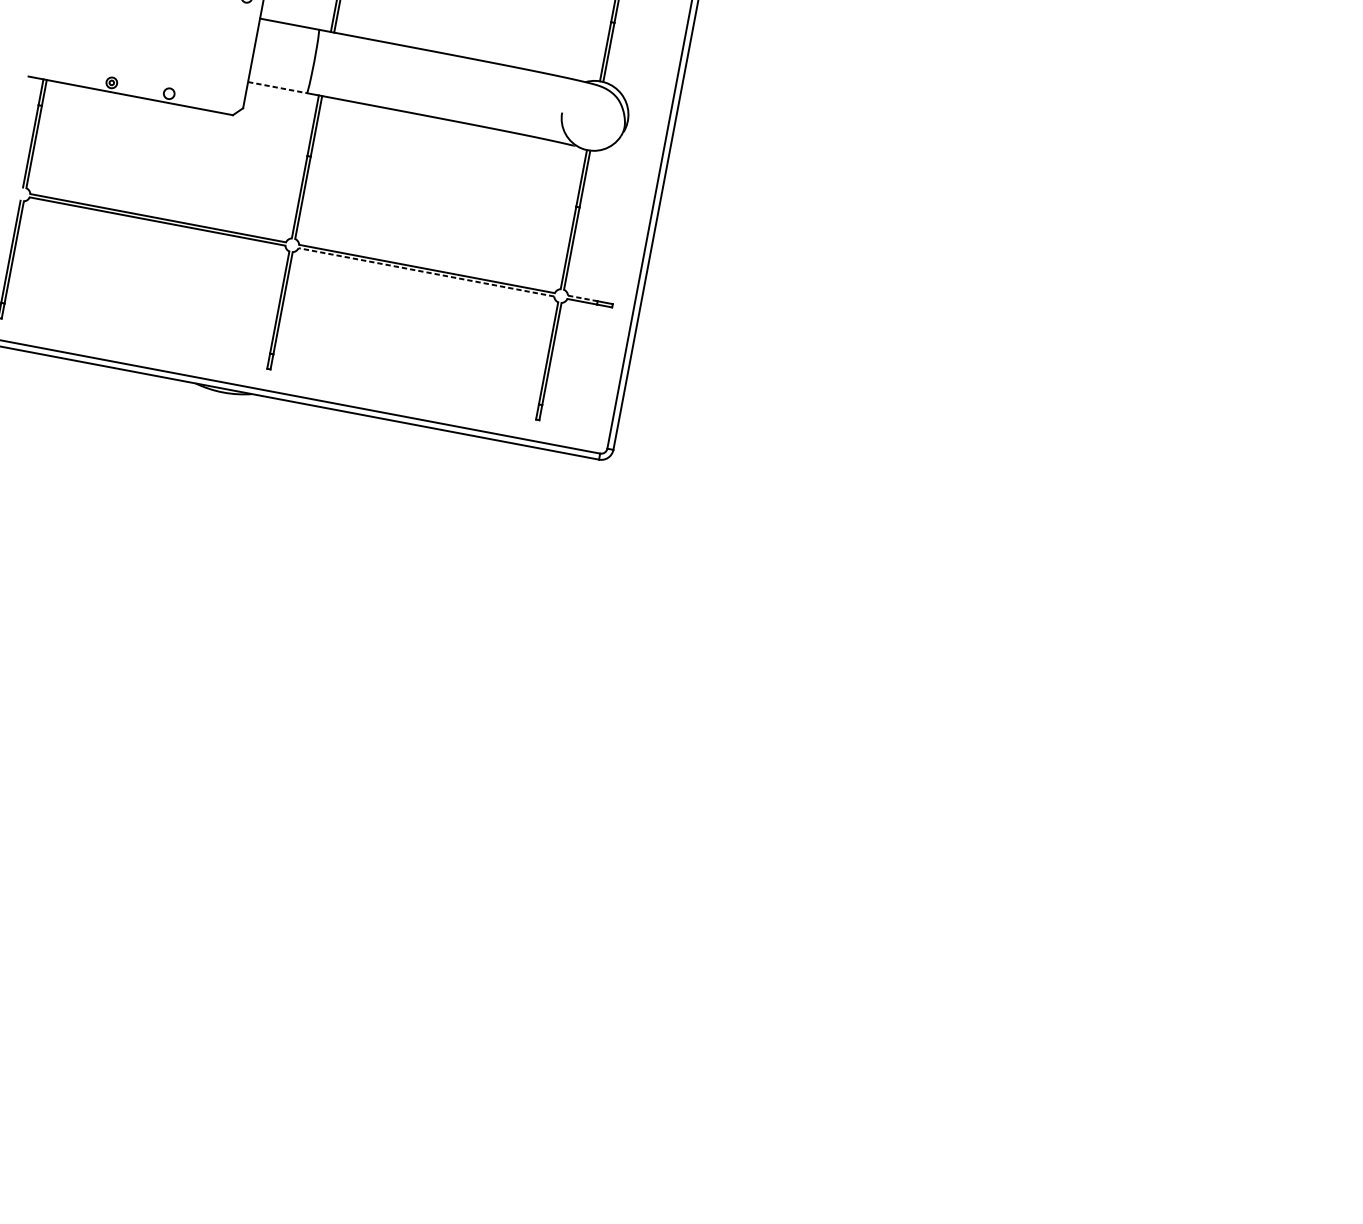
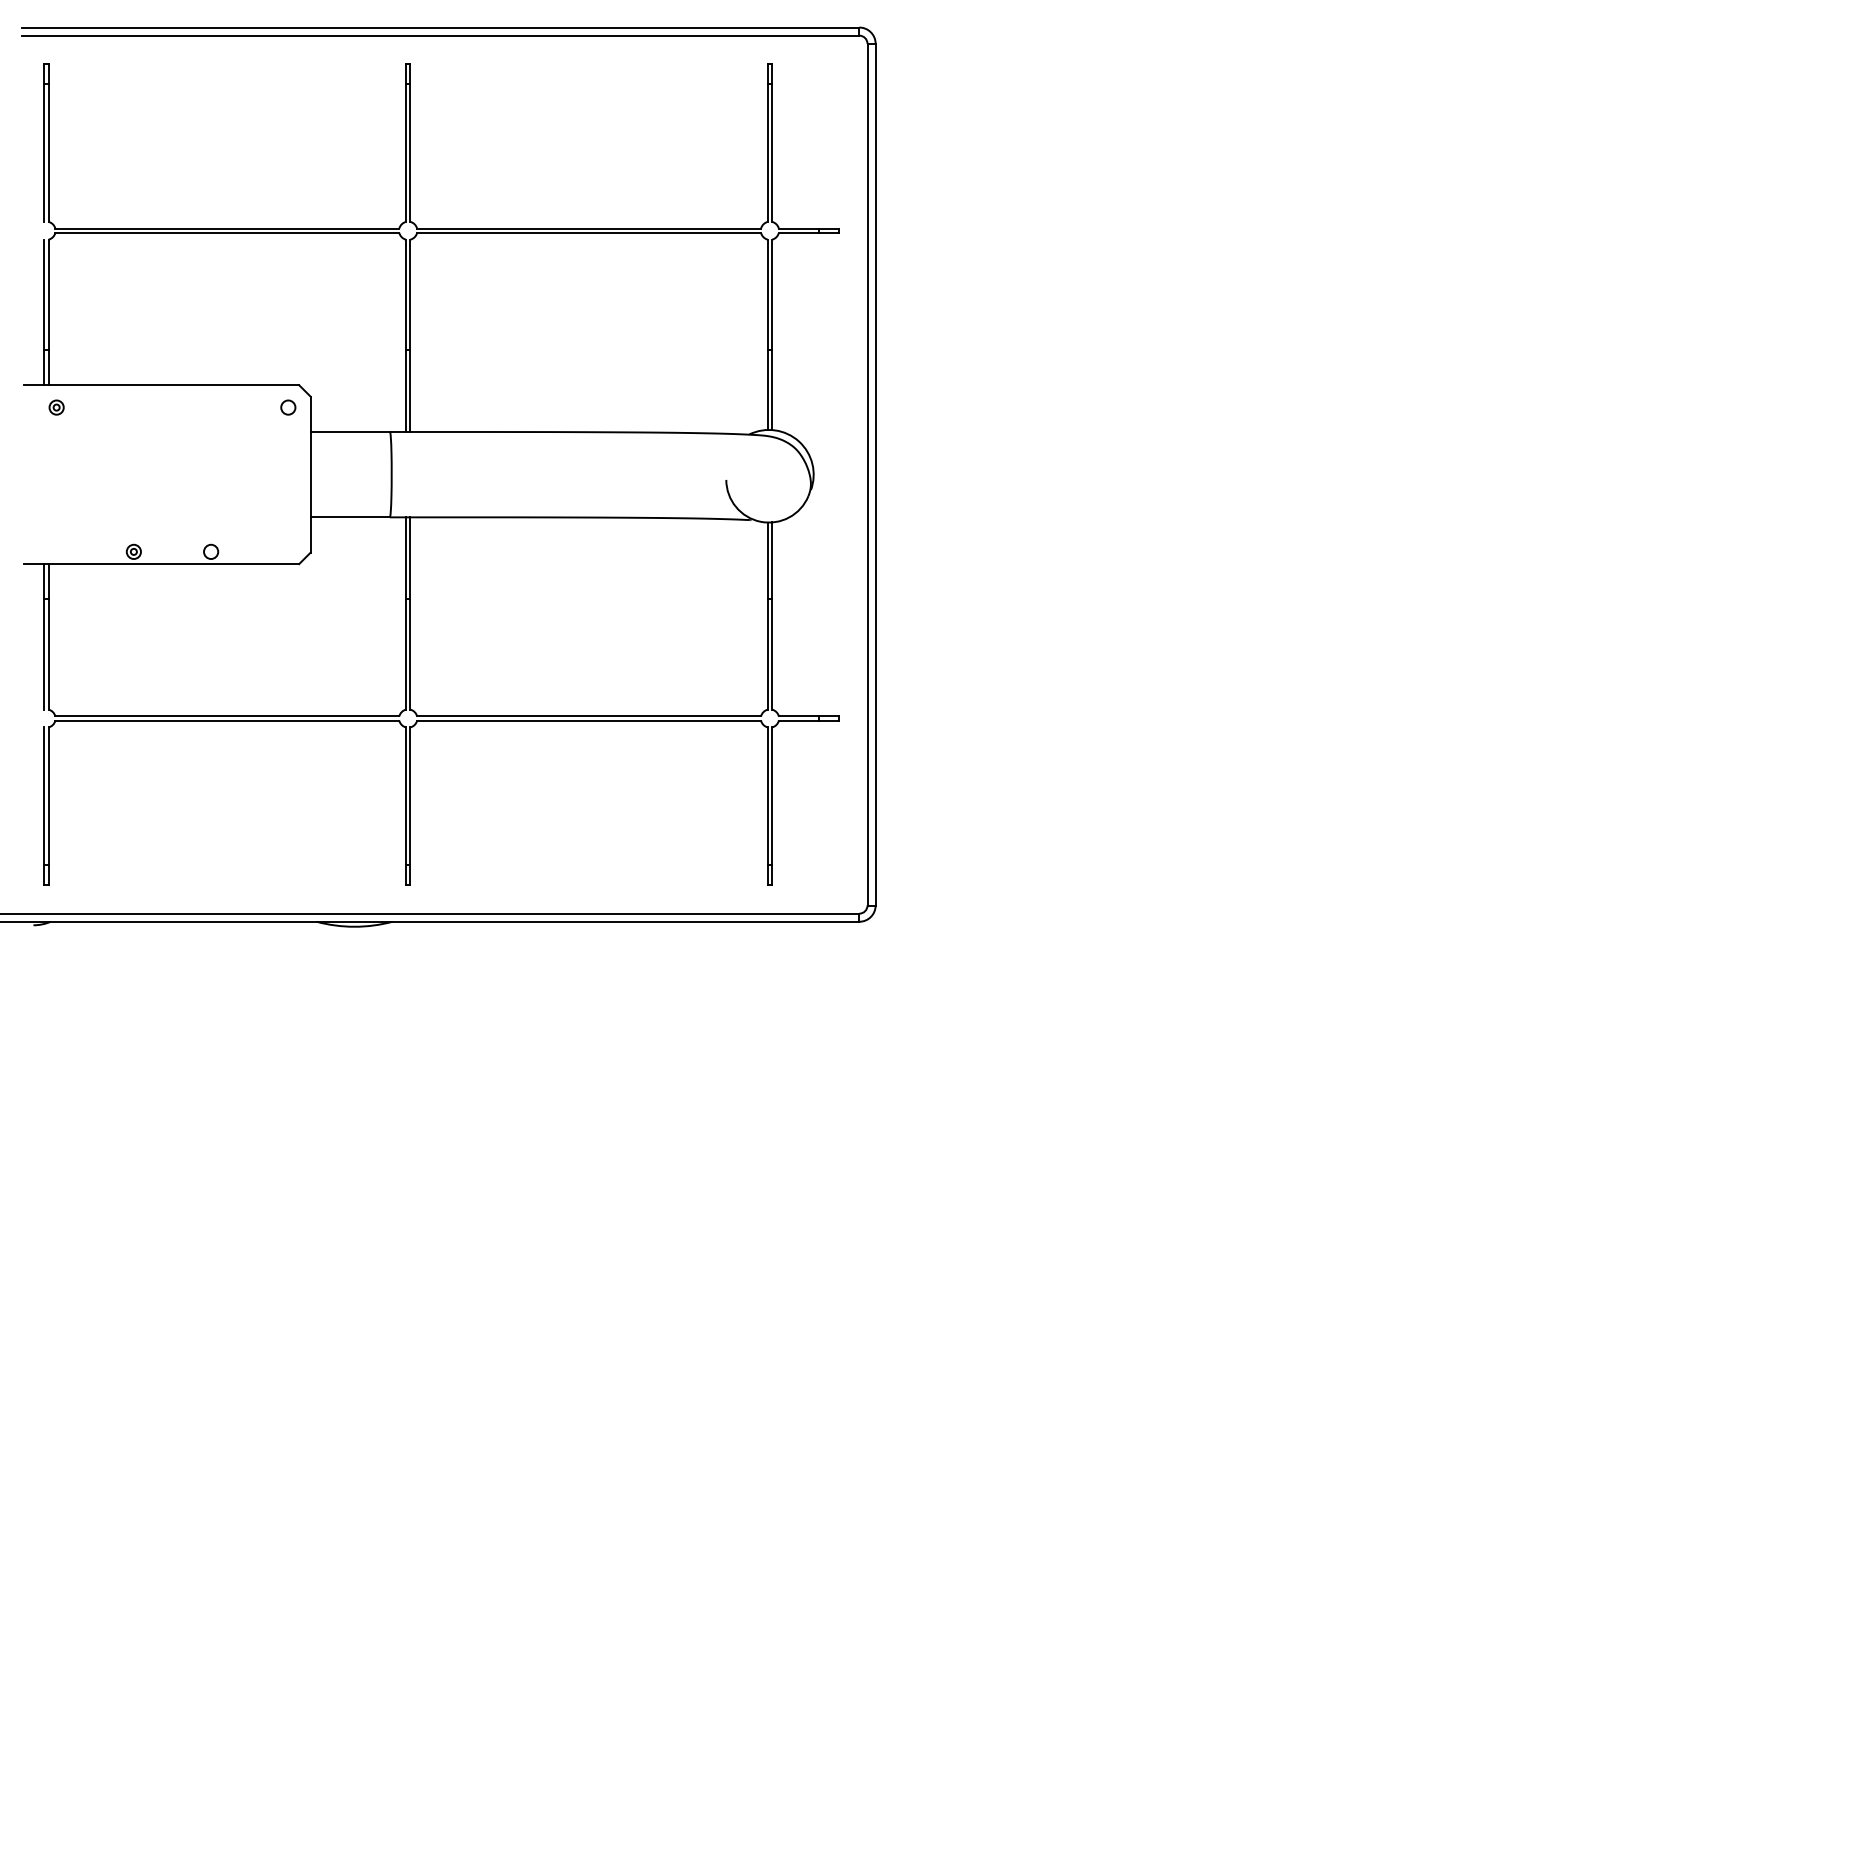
line: (277, 87) -> (350, 517), dashed -> solid
line: (426, 272) -> (589, 720), dashed -> solid
line: (582, 298) -> (798, 716), dashed -> solid

